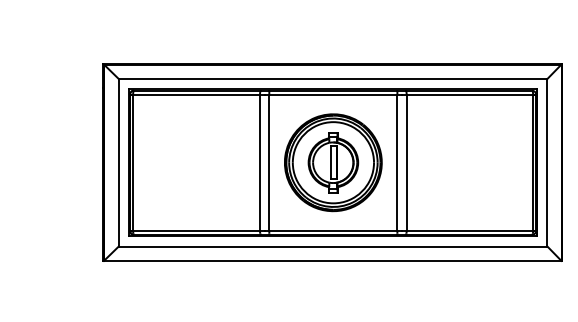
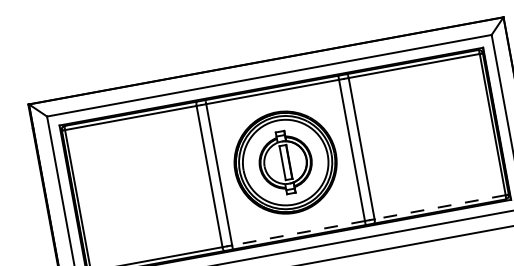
line: (332, 230) -> (297, 233), solid -> dashed
line: (469, 230) -> (439, 206), solid -> dashed

